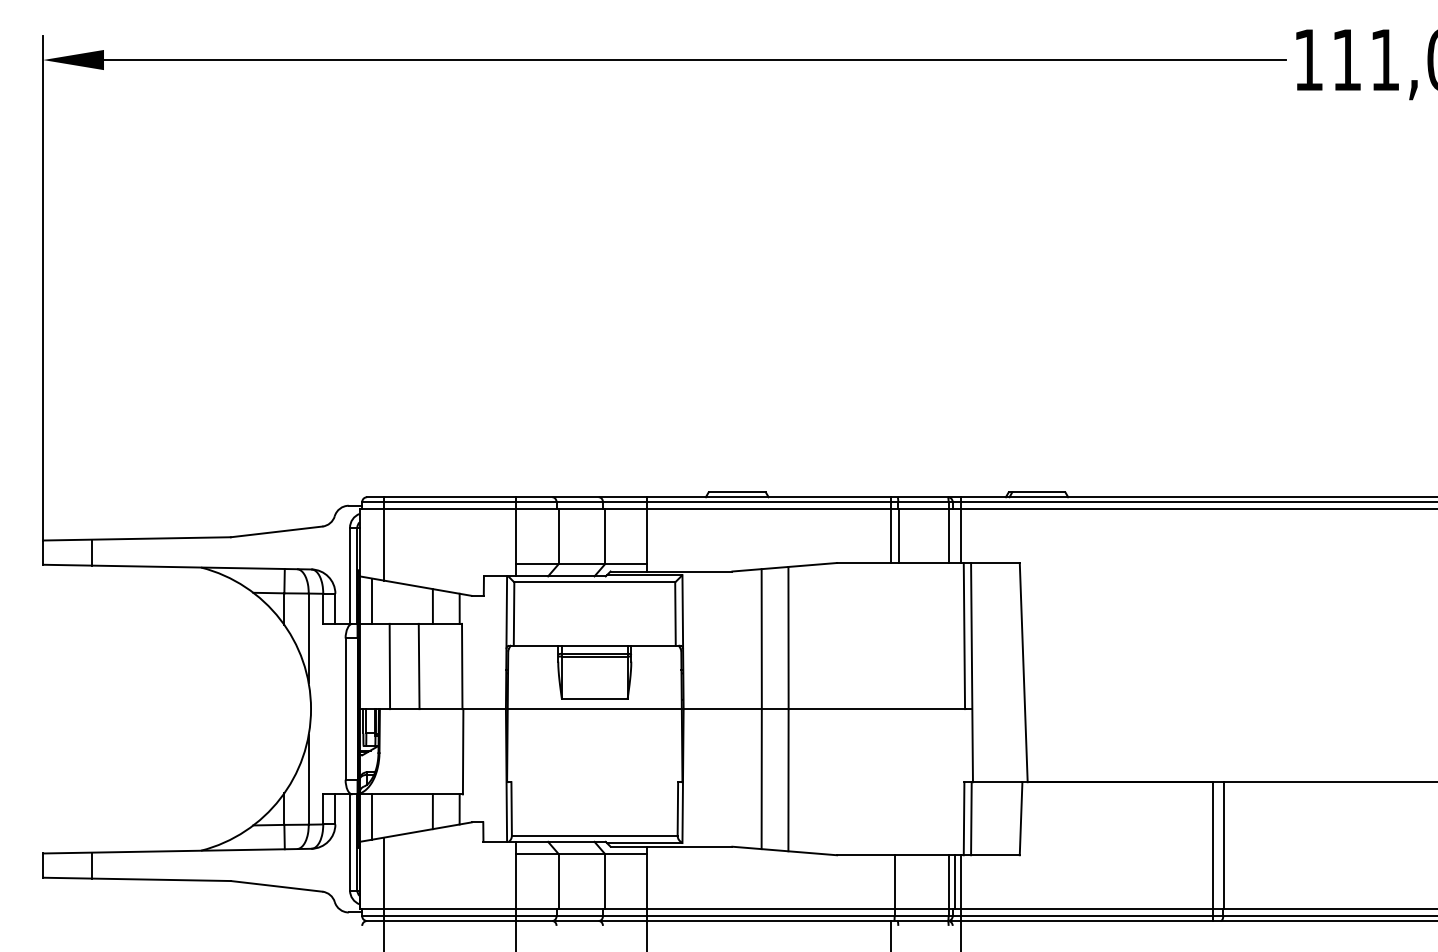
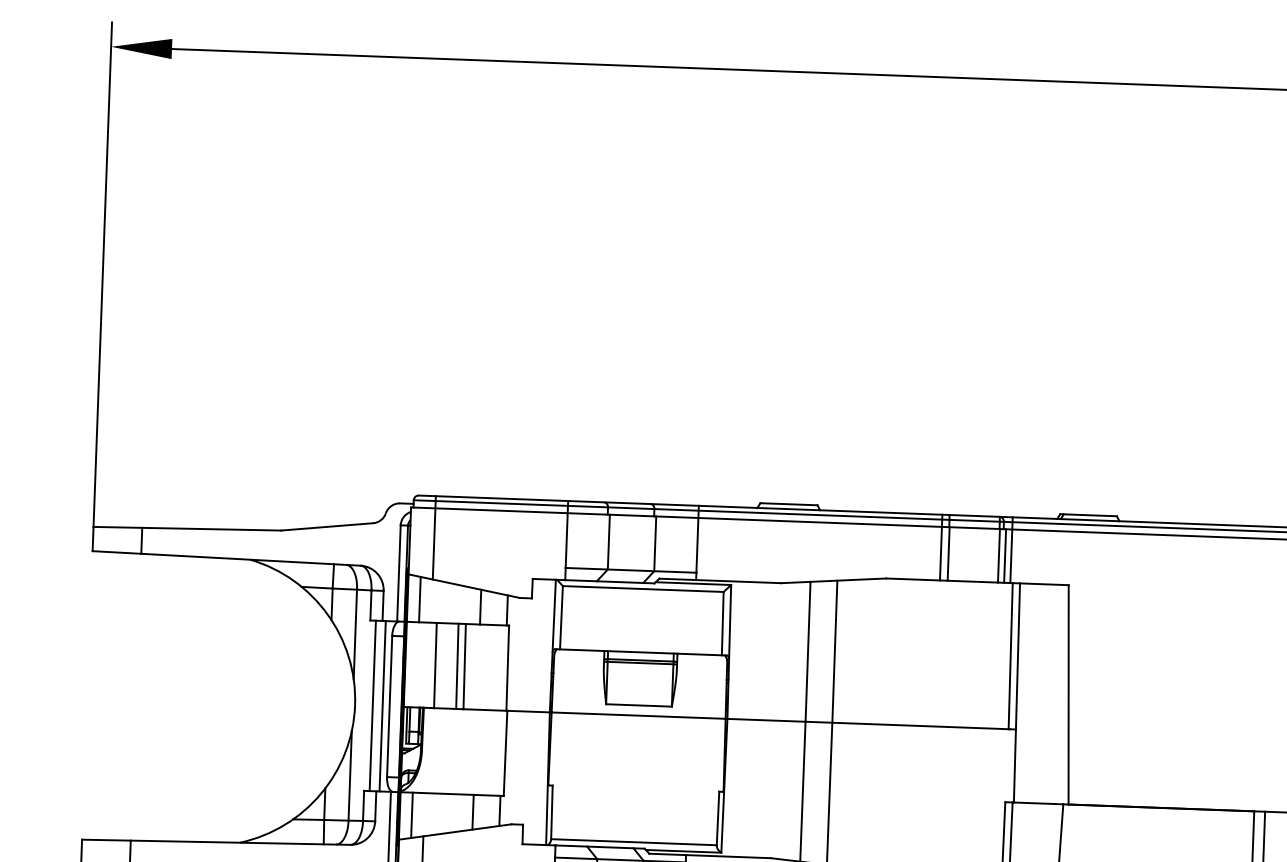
line: (955, 535) -> (1005, 555), added
line: (411, 666) -> (457, 666), added
line: (328, 708) -> (372, 705), added
line: (338, 708) -> (382, 705), added

